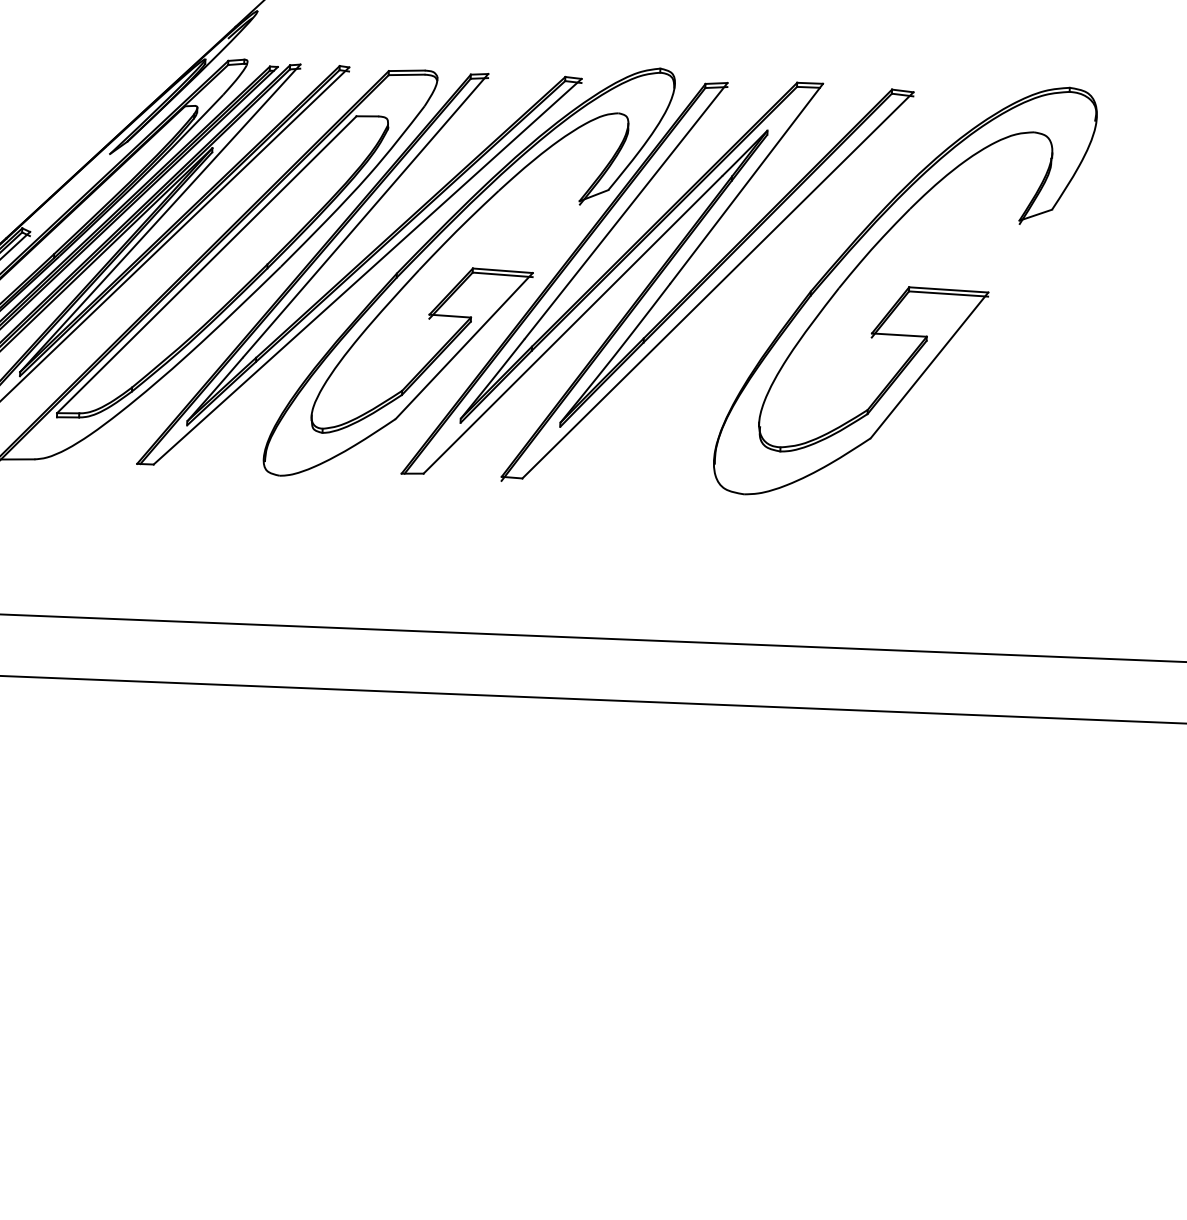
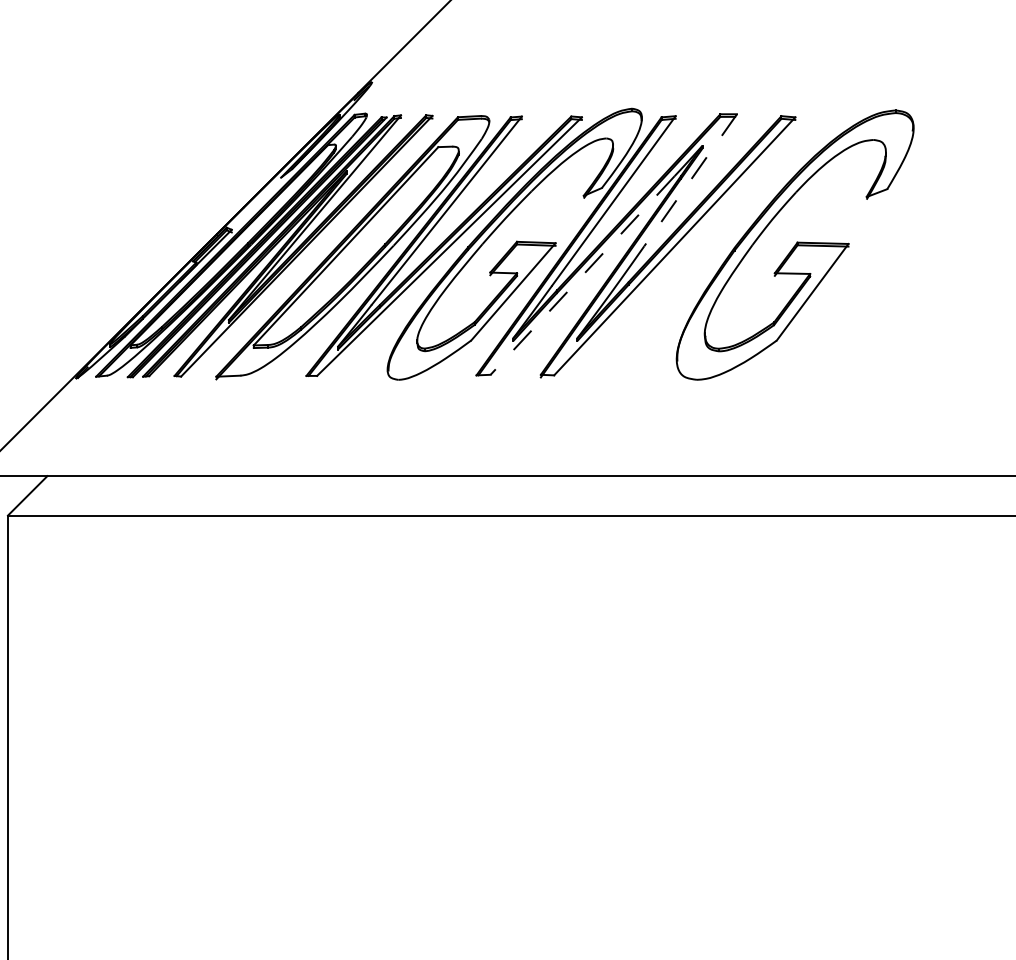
line: (746, 183) -> (690, 180), solid -> dashed
line: (572, 324) -> (582, 275), solid -> dashed

